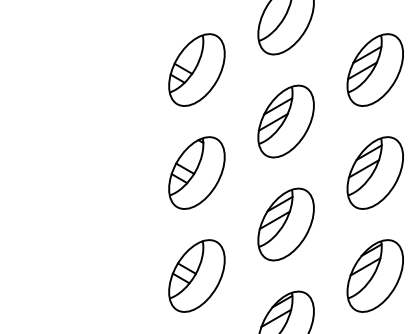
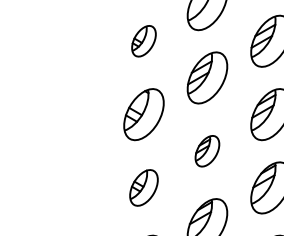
part: (196, 69) -> (143, 40), size x0.6
part: (285, 224) -> (207, 151), size x0.6
part: (196, 275) -> (143, 187), size x0.7

